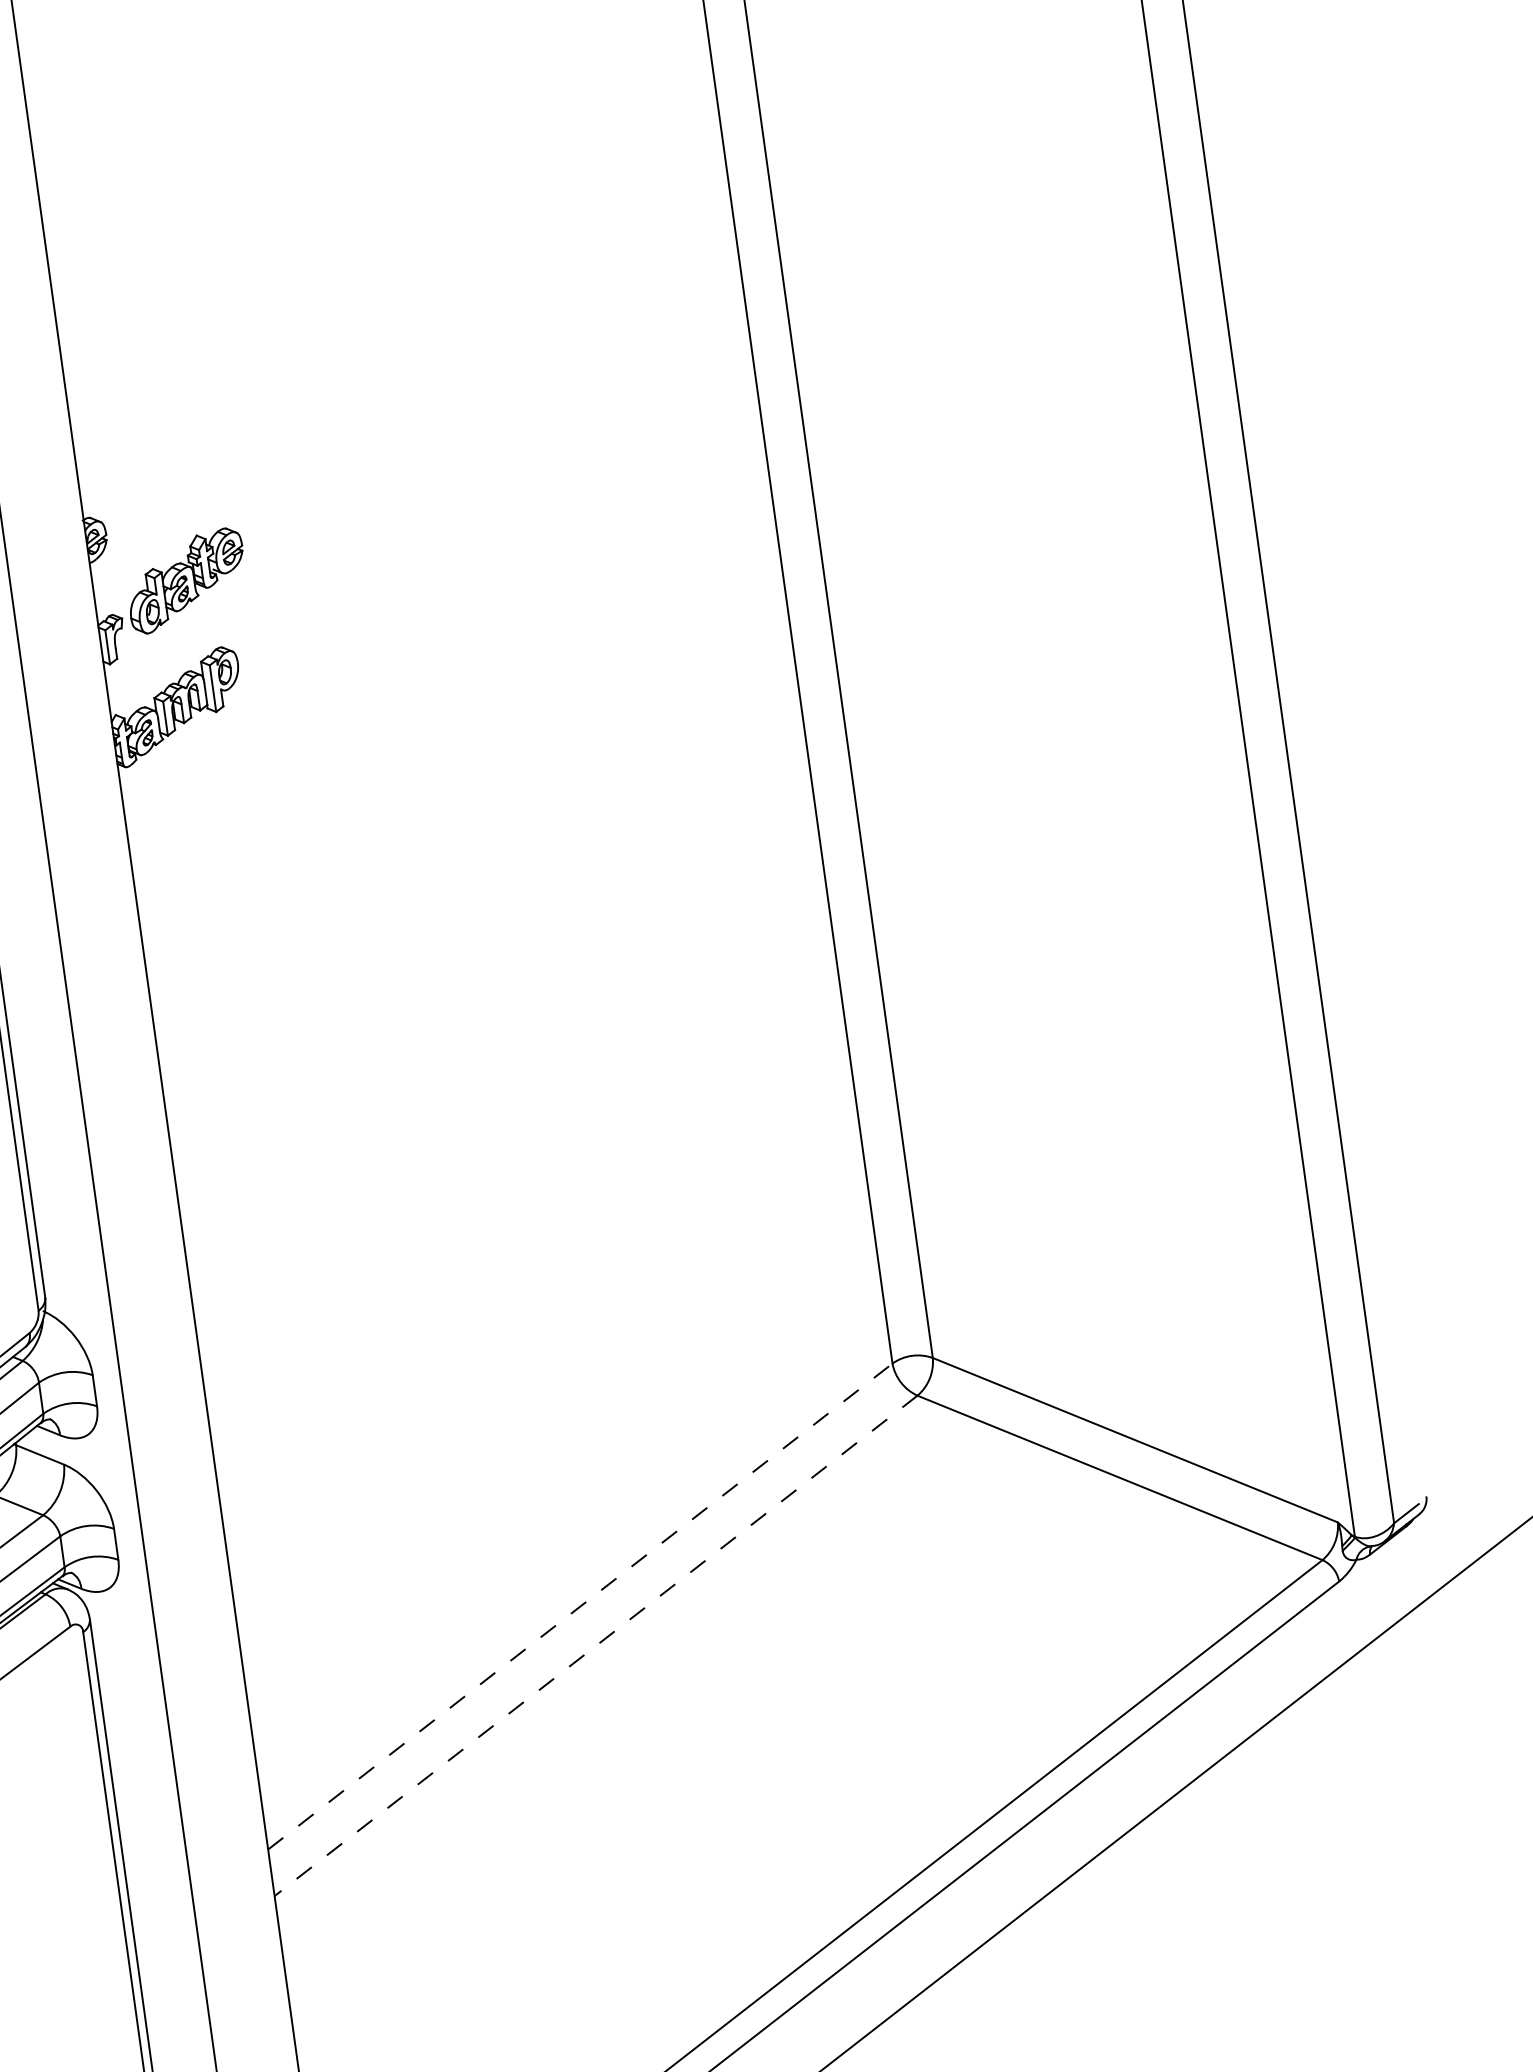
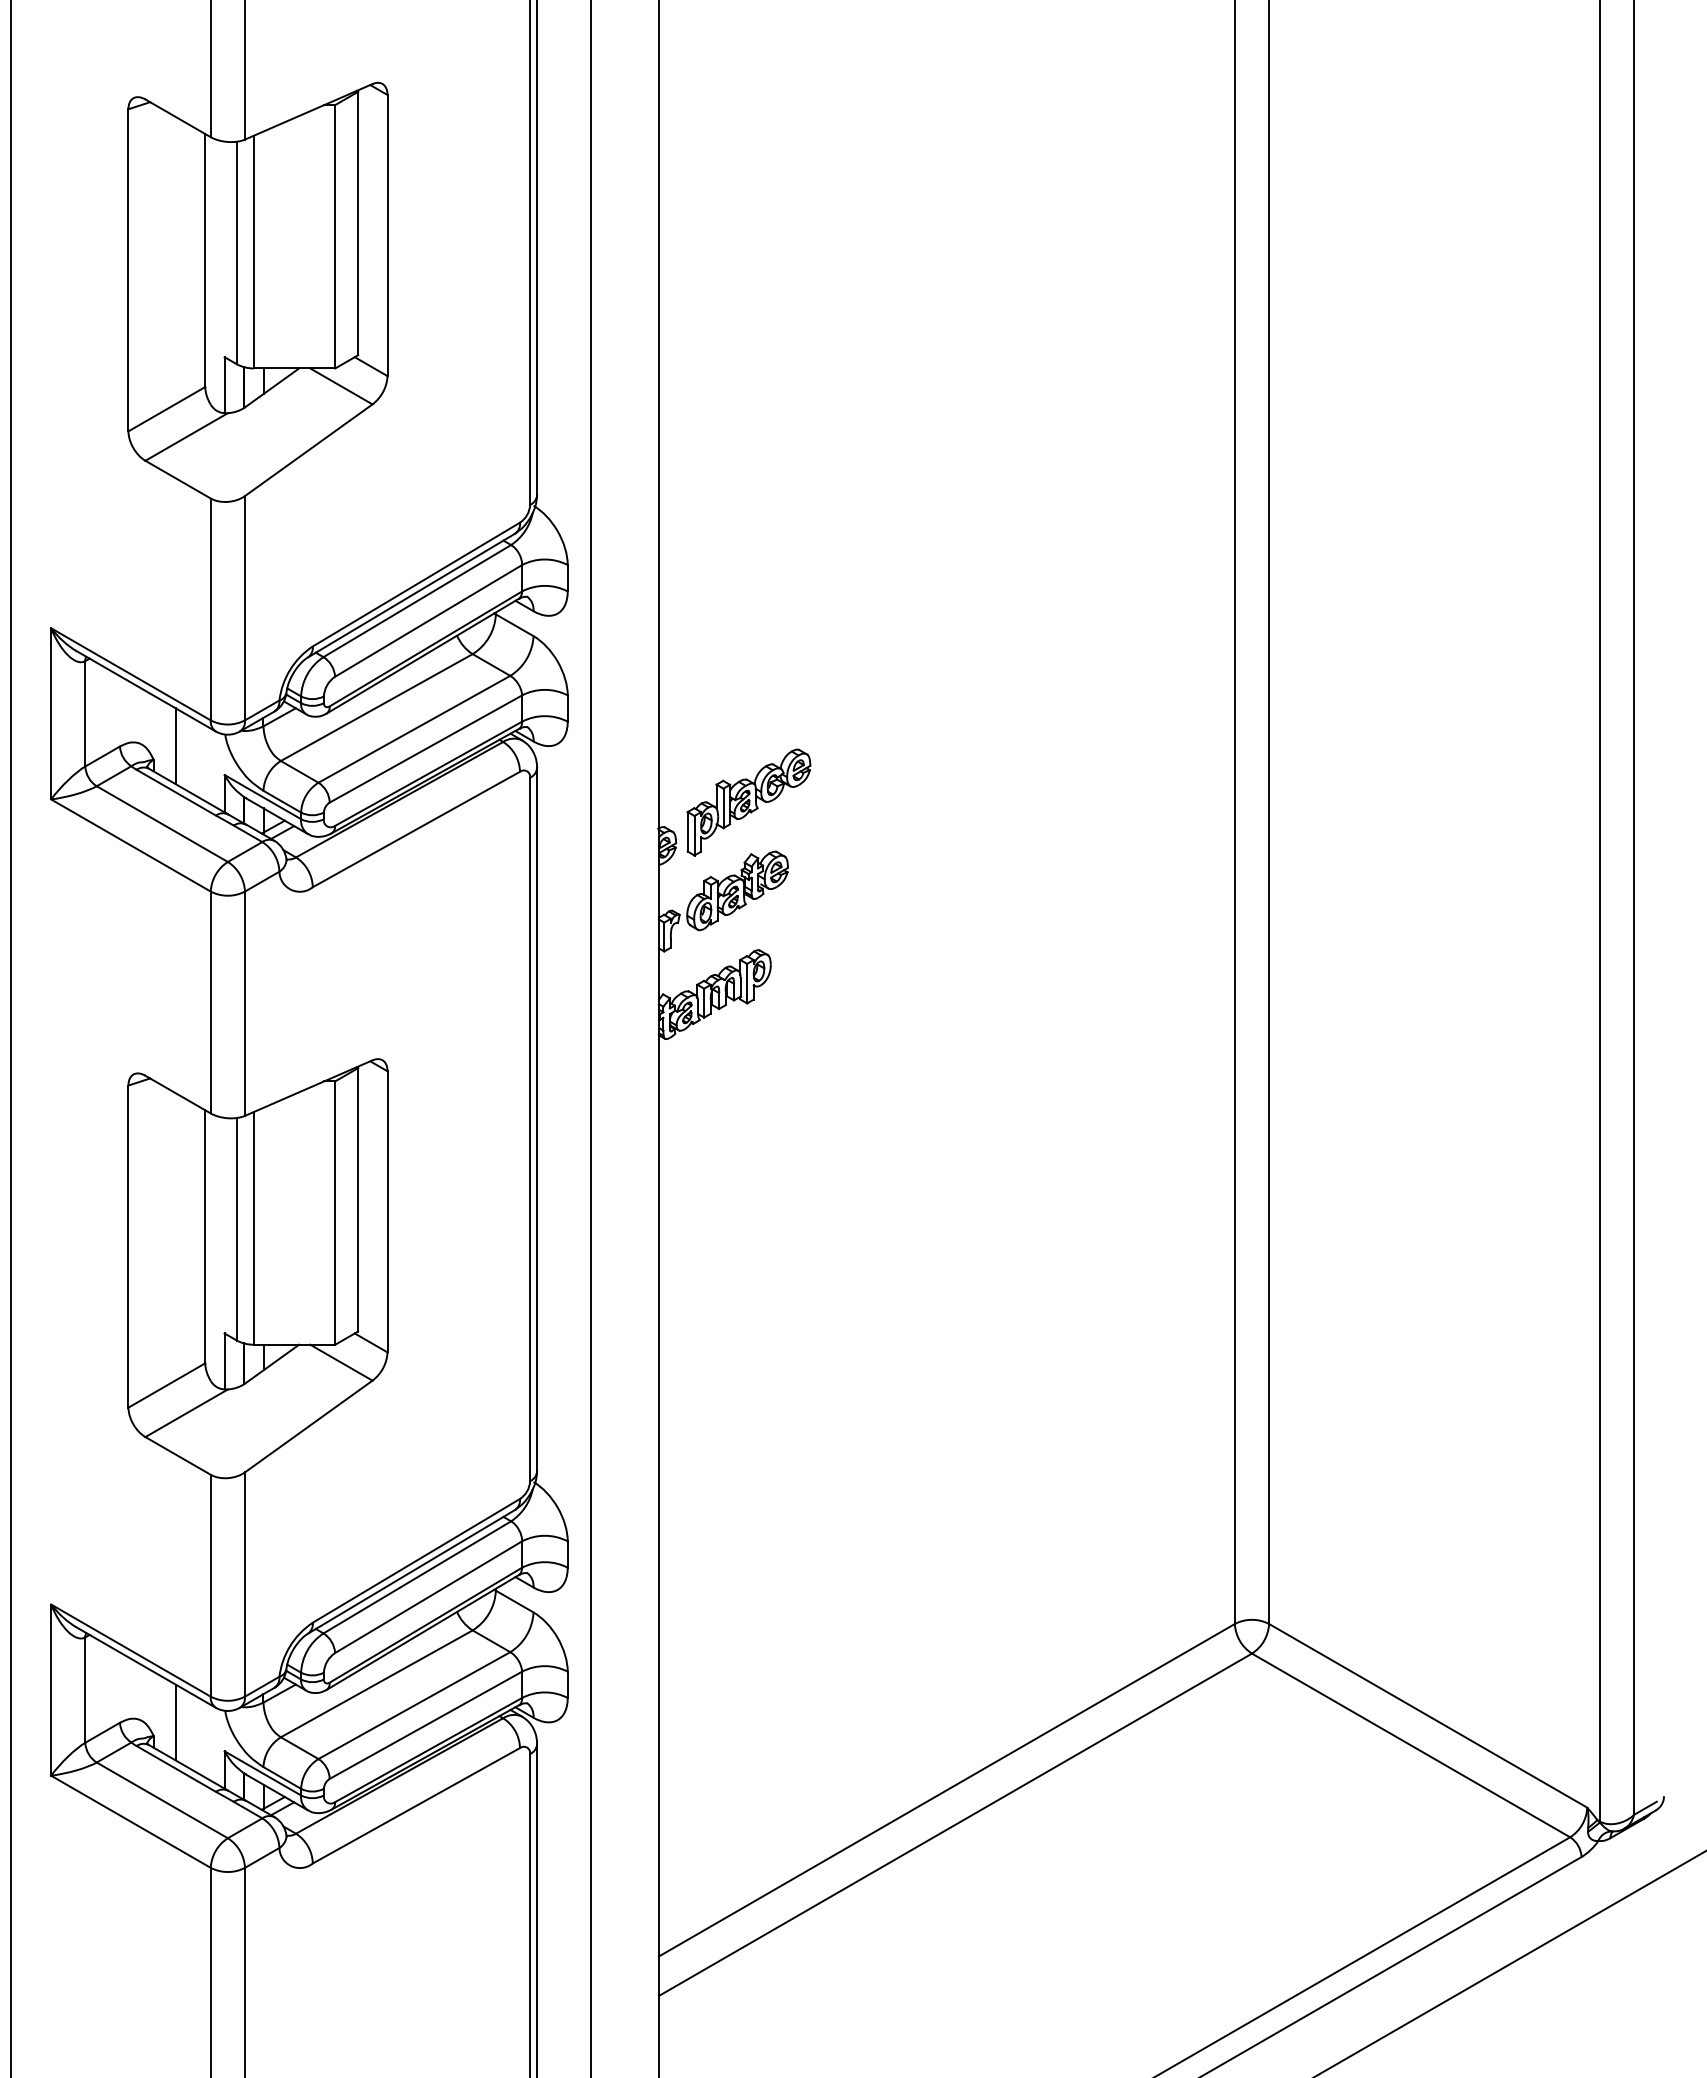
part: (184, 474) -> (748, 802), added
line: (580, 1605) -> (947, 1789), dashed -> solid
line: (596, 1646) -> (955, 1825), dashed -> solid

